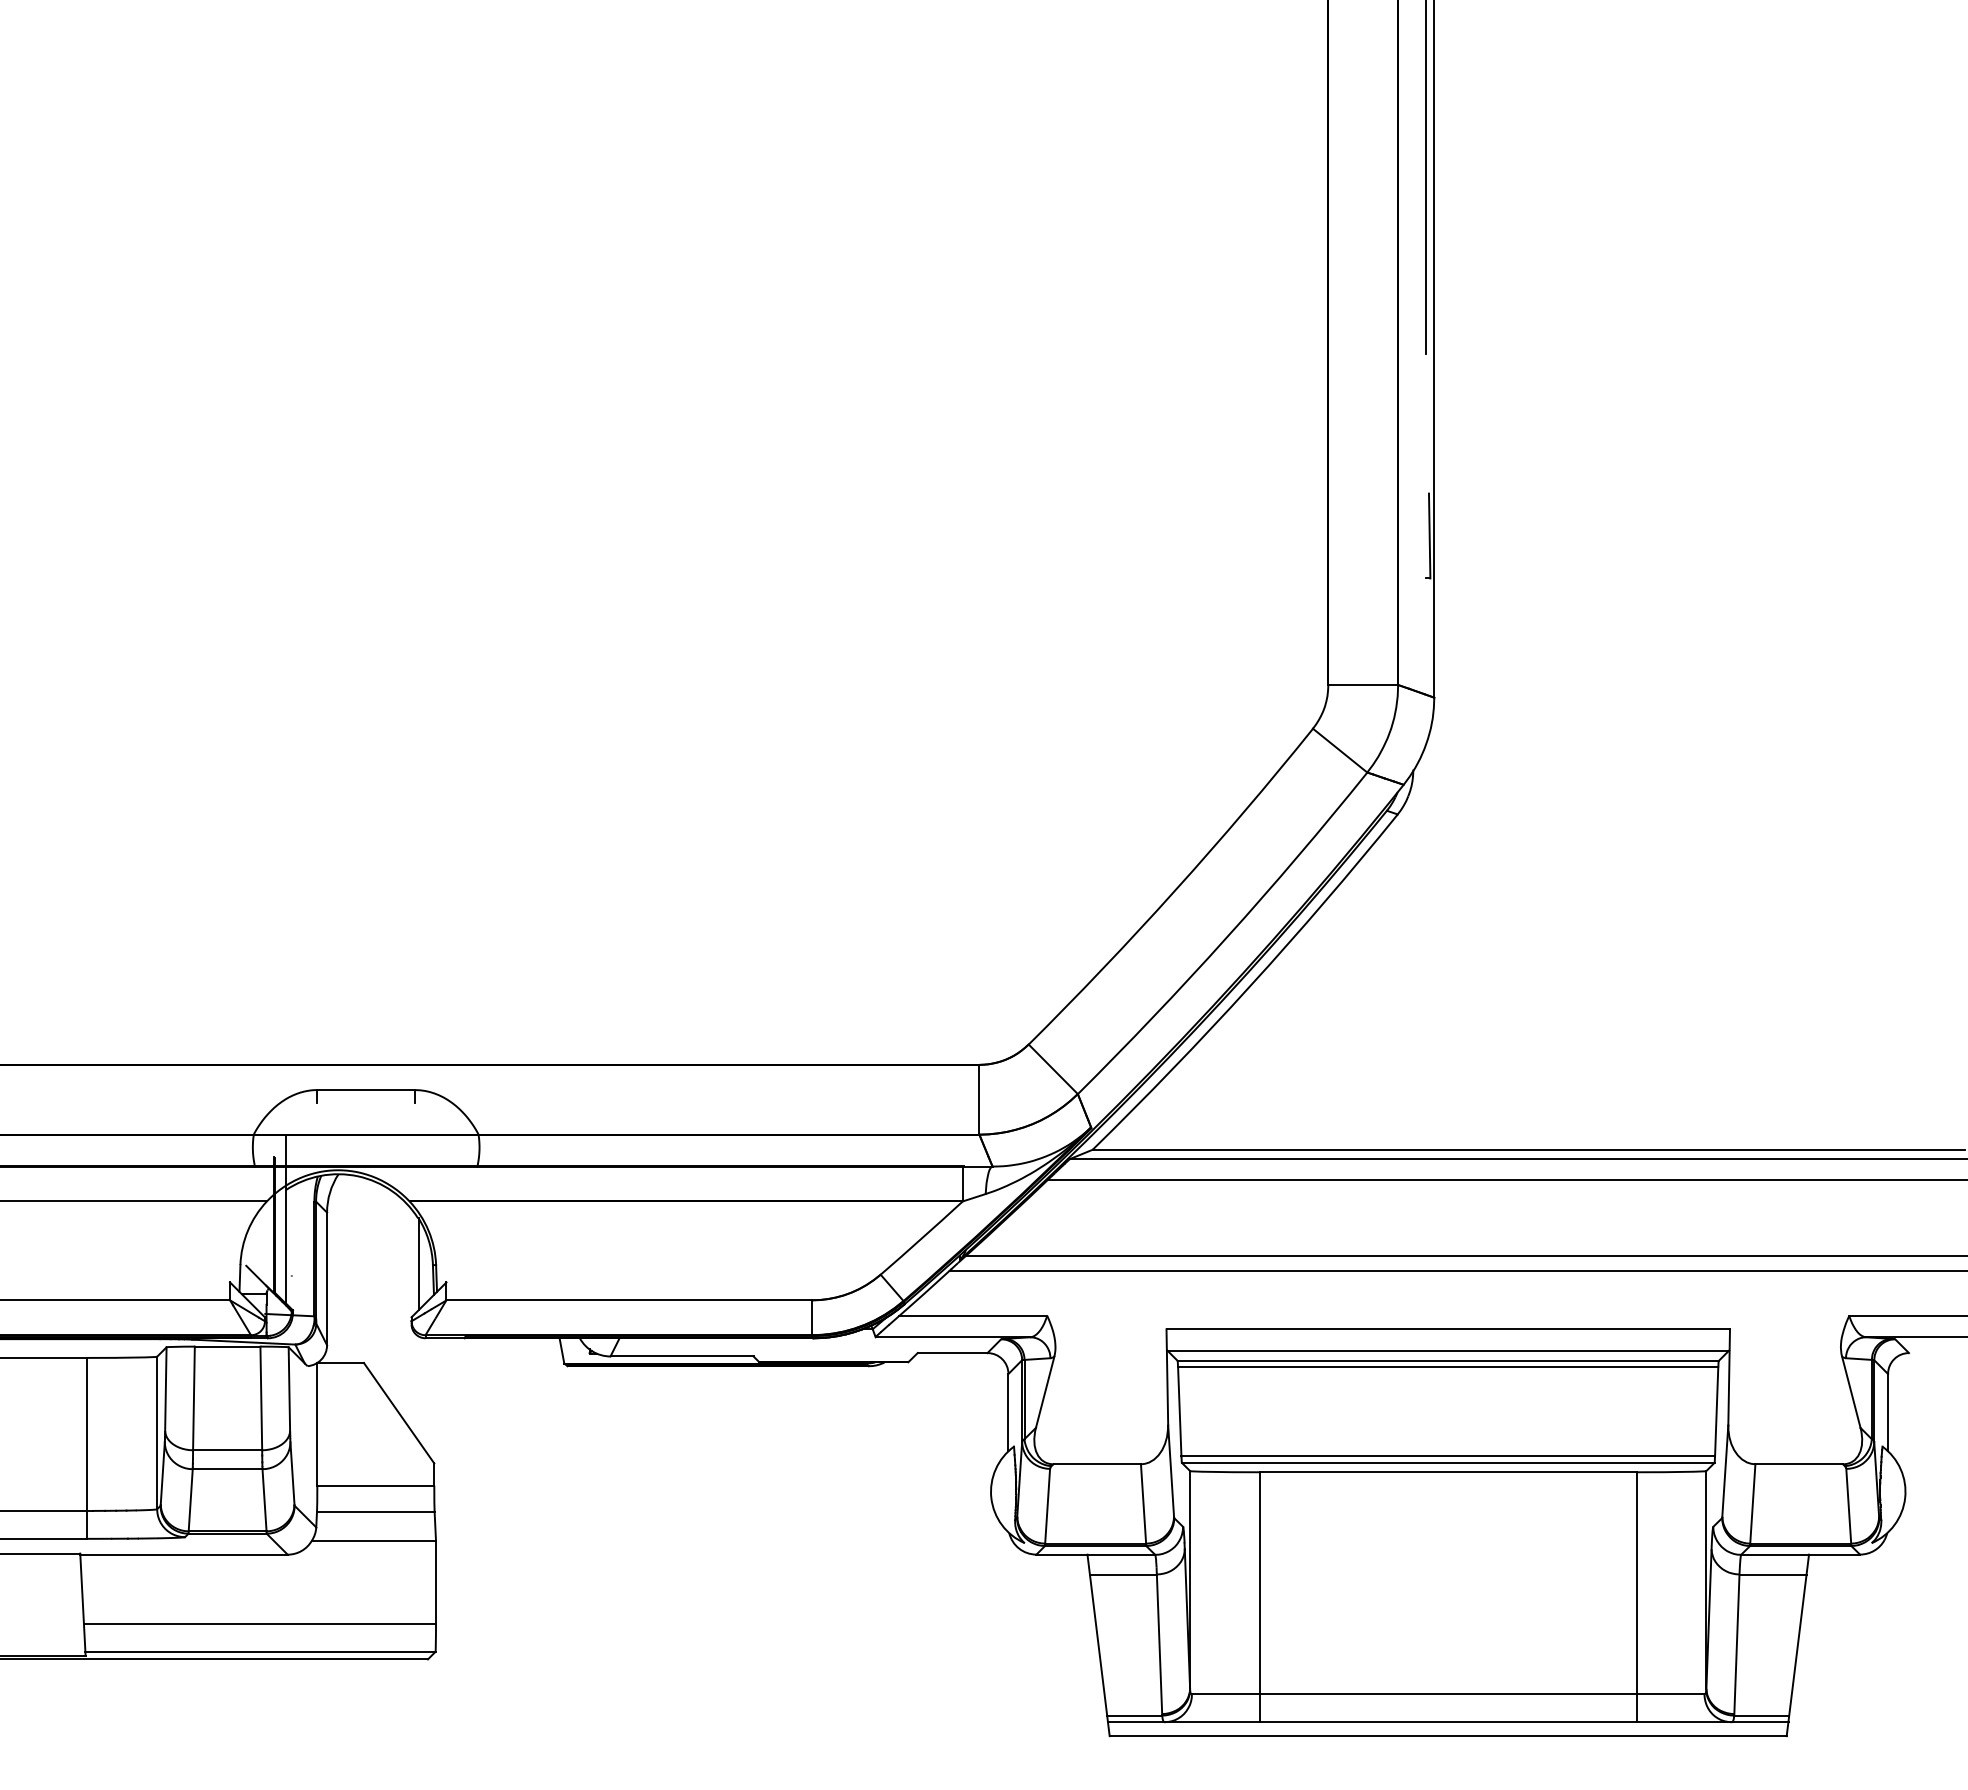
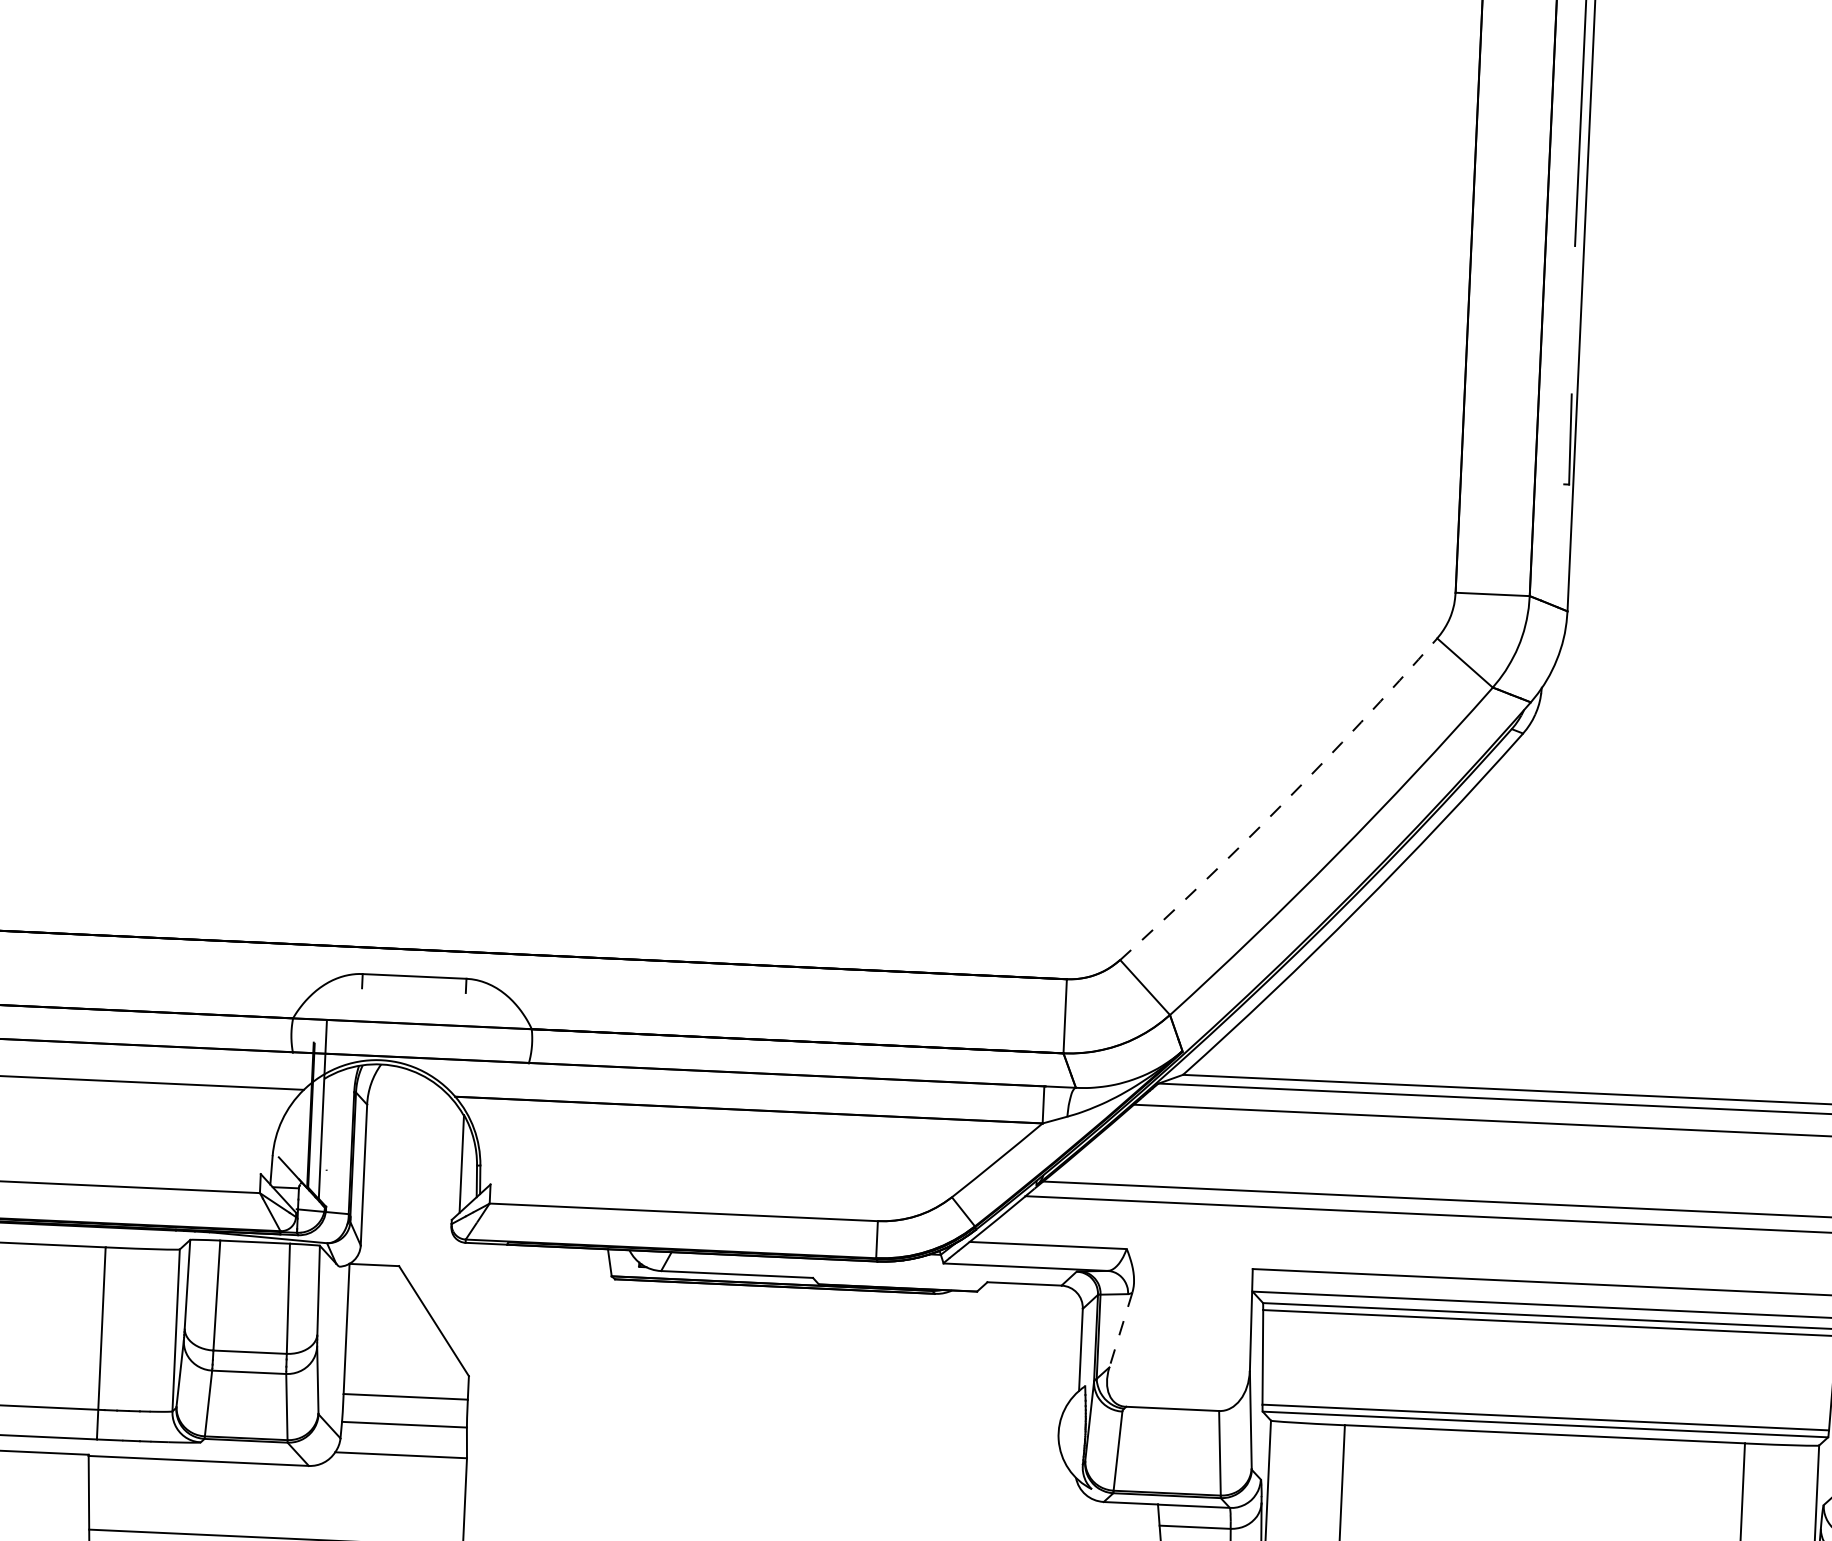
arc: (1175, 890) -> (1283, 803), solid -> dashed
line: (1045, 1392) -> (1121, 1330), solid -> dashed

